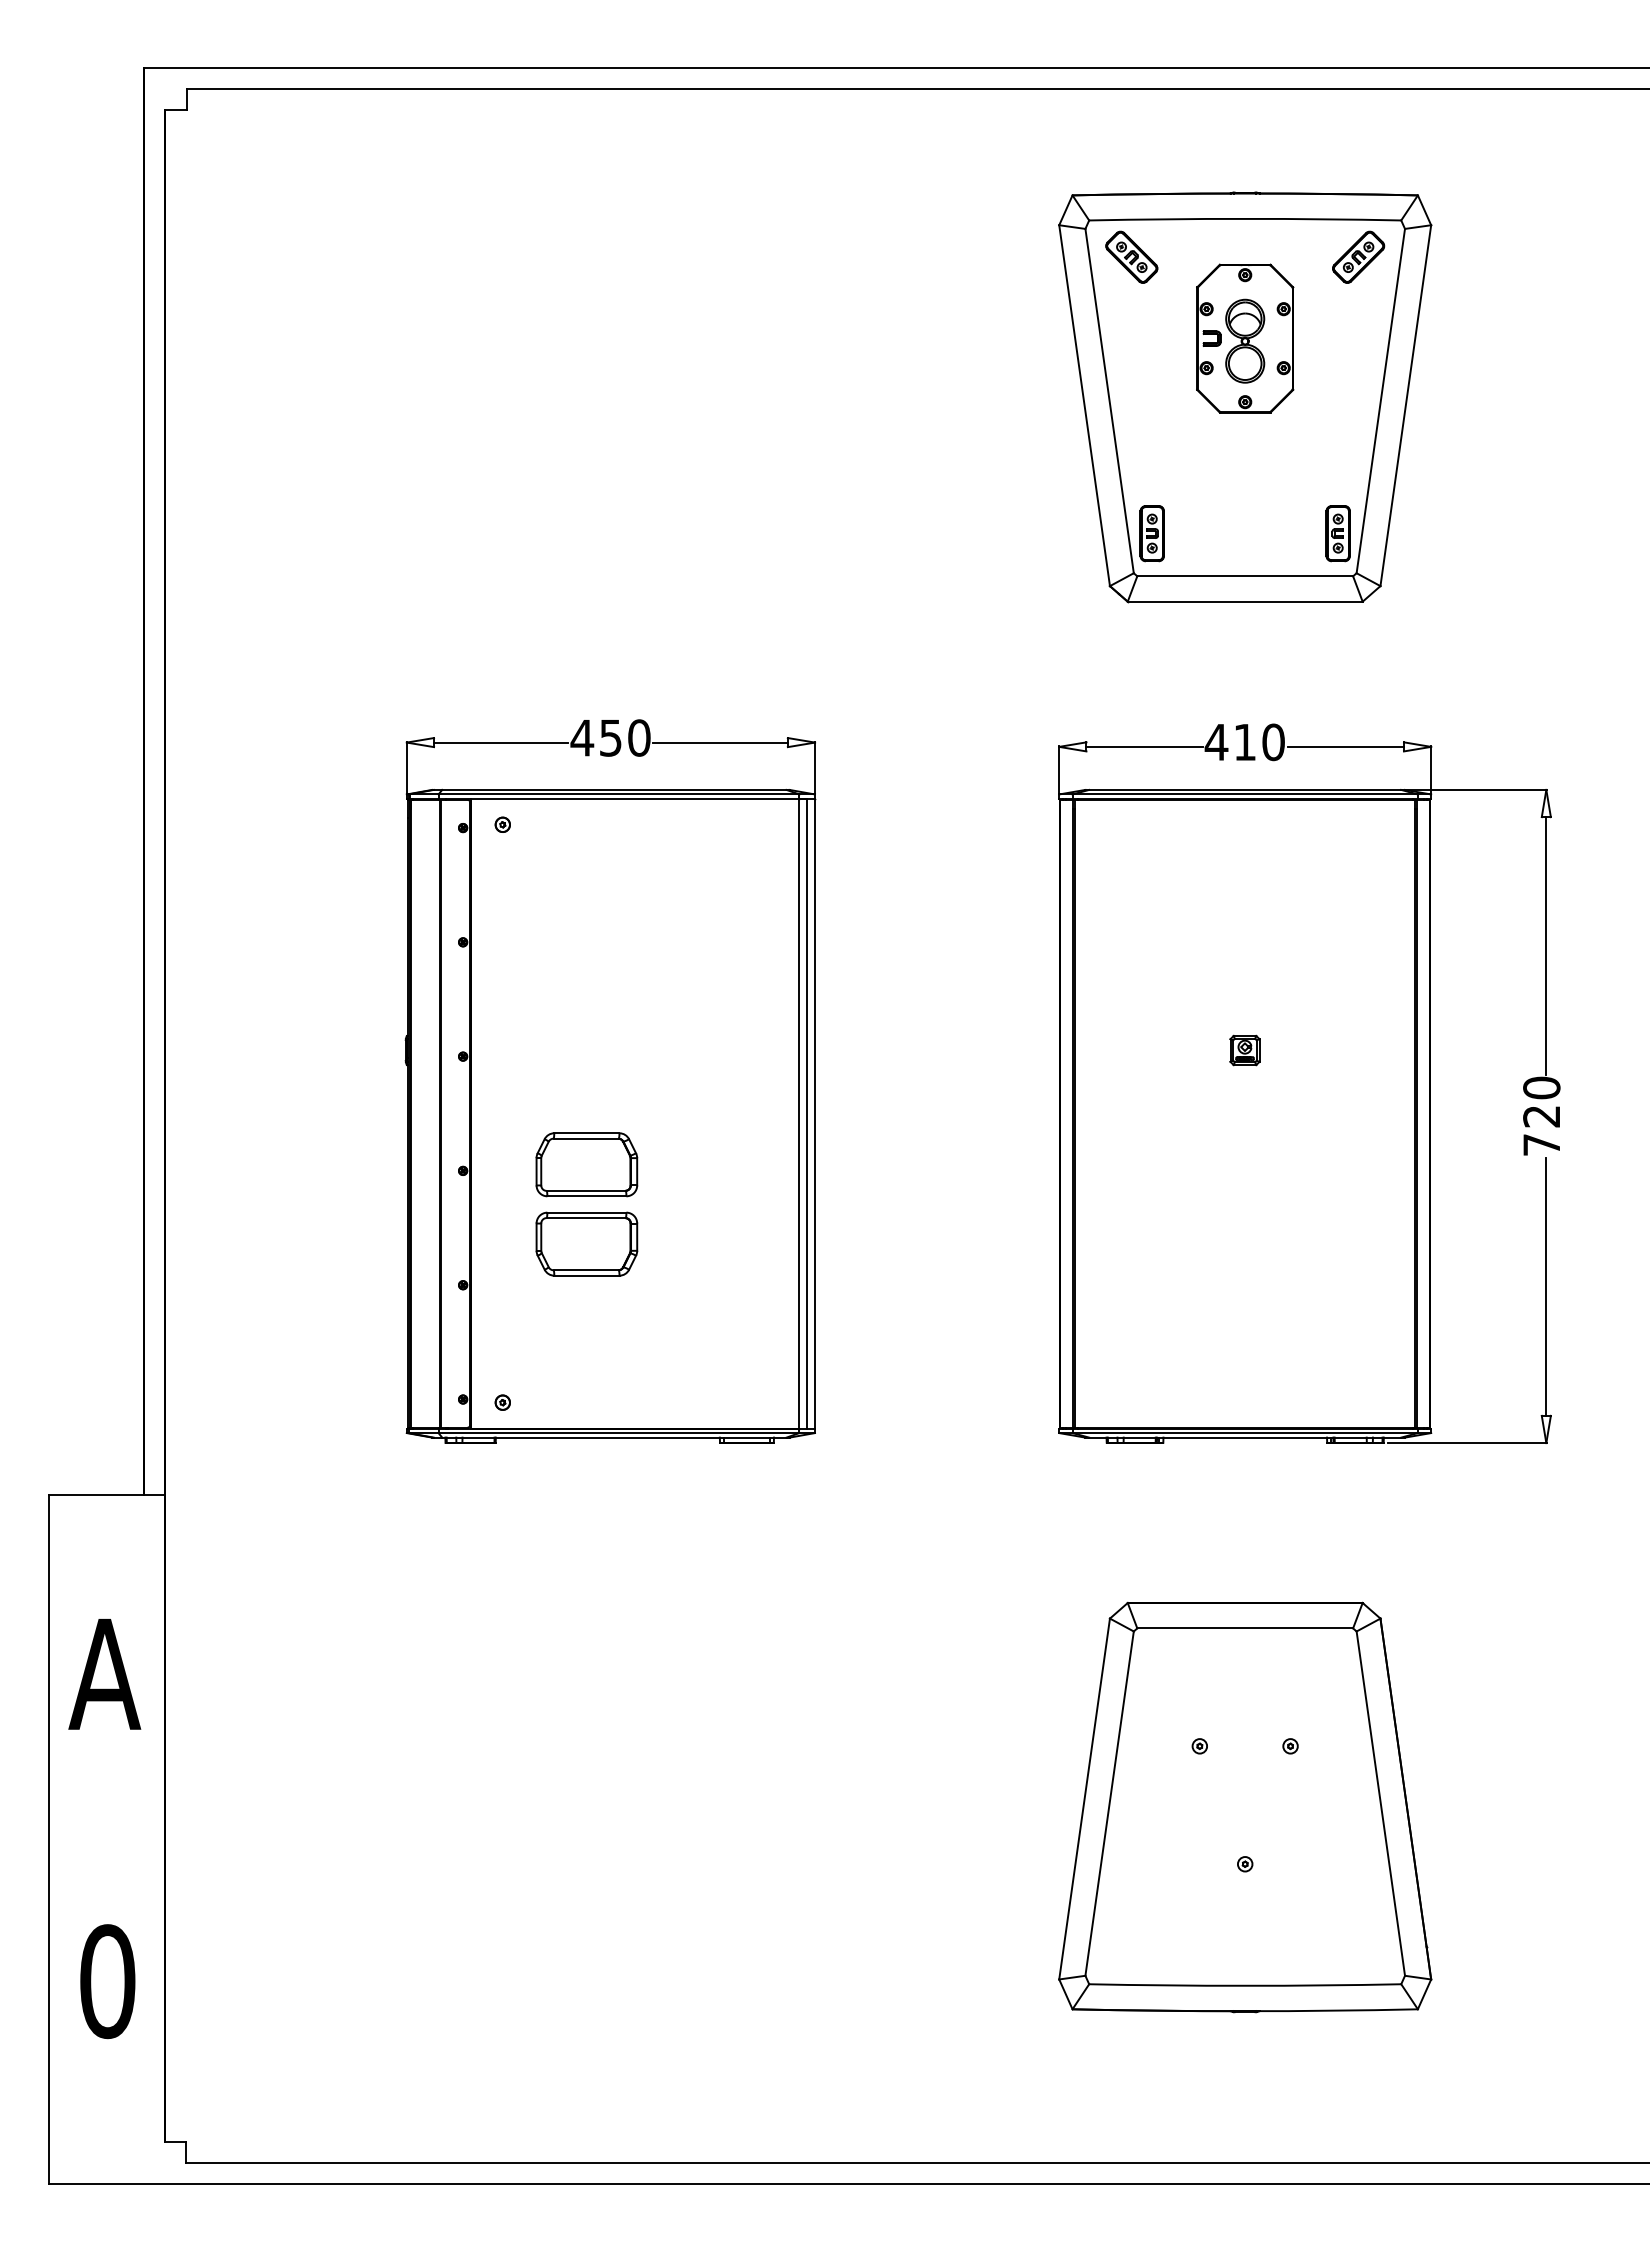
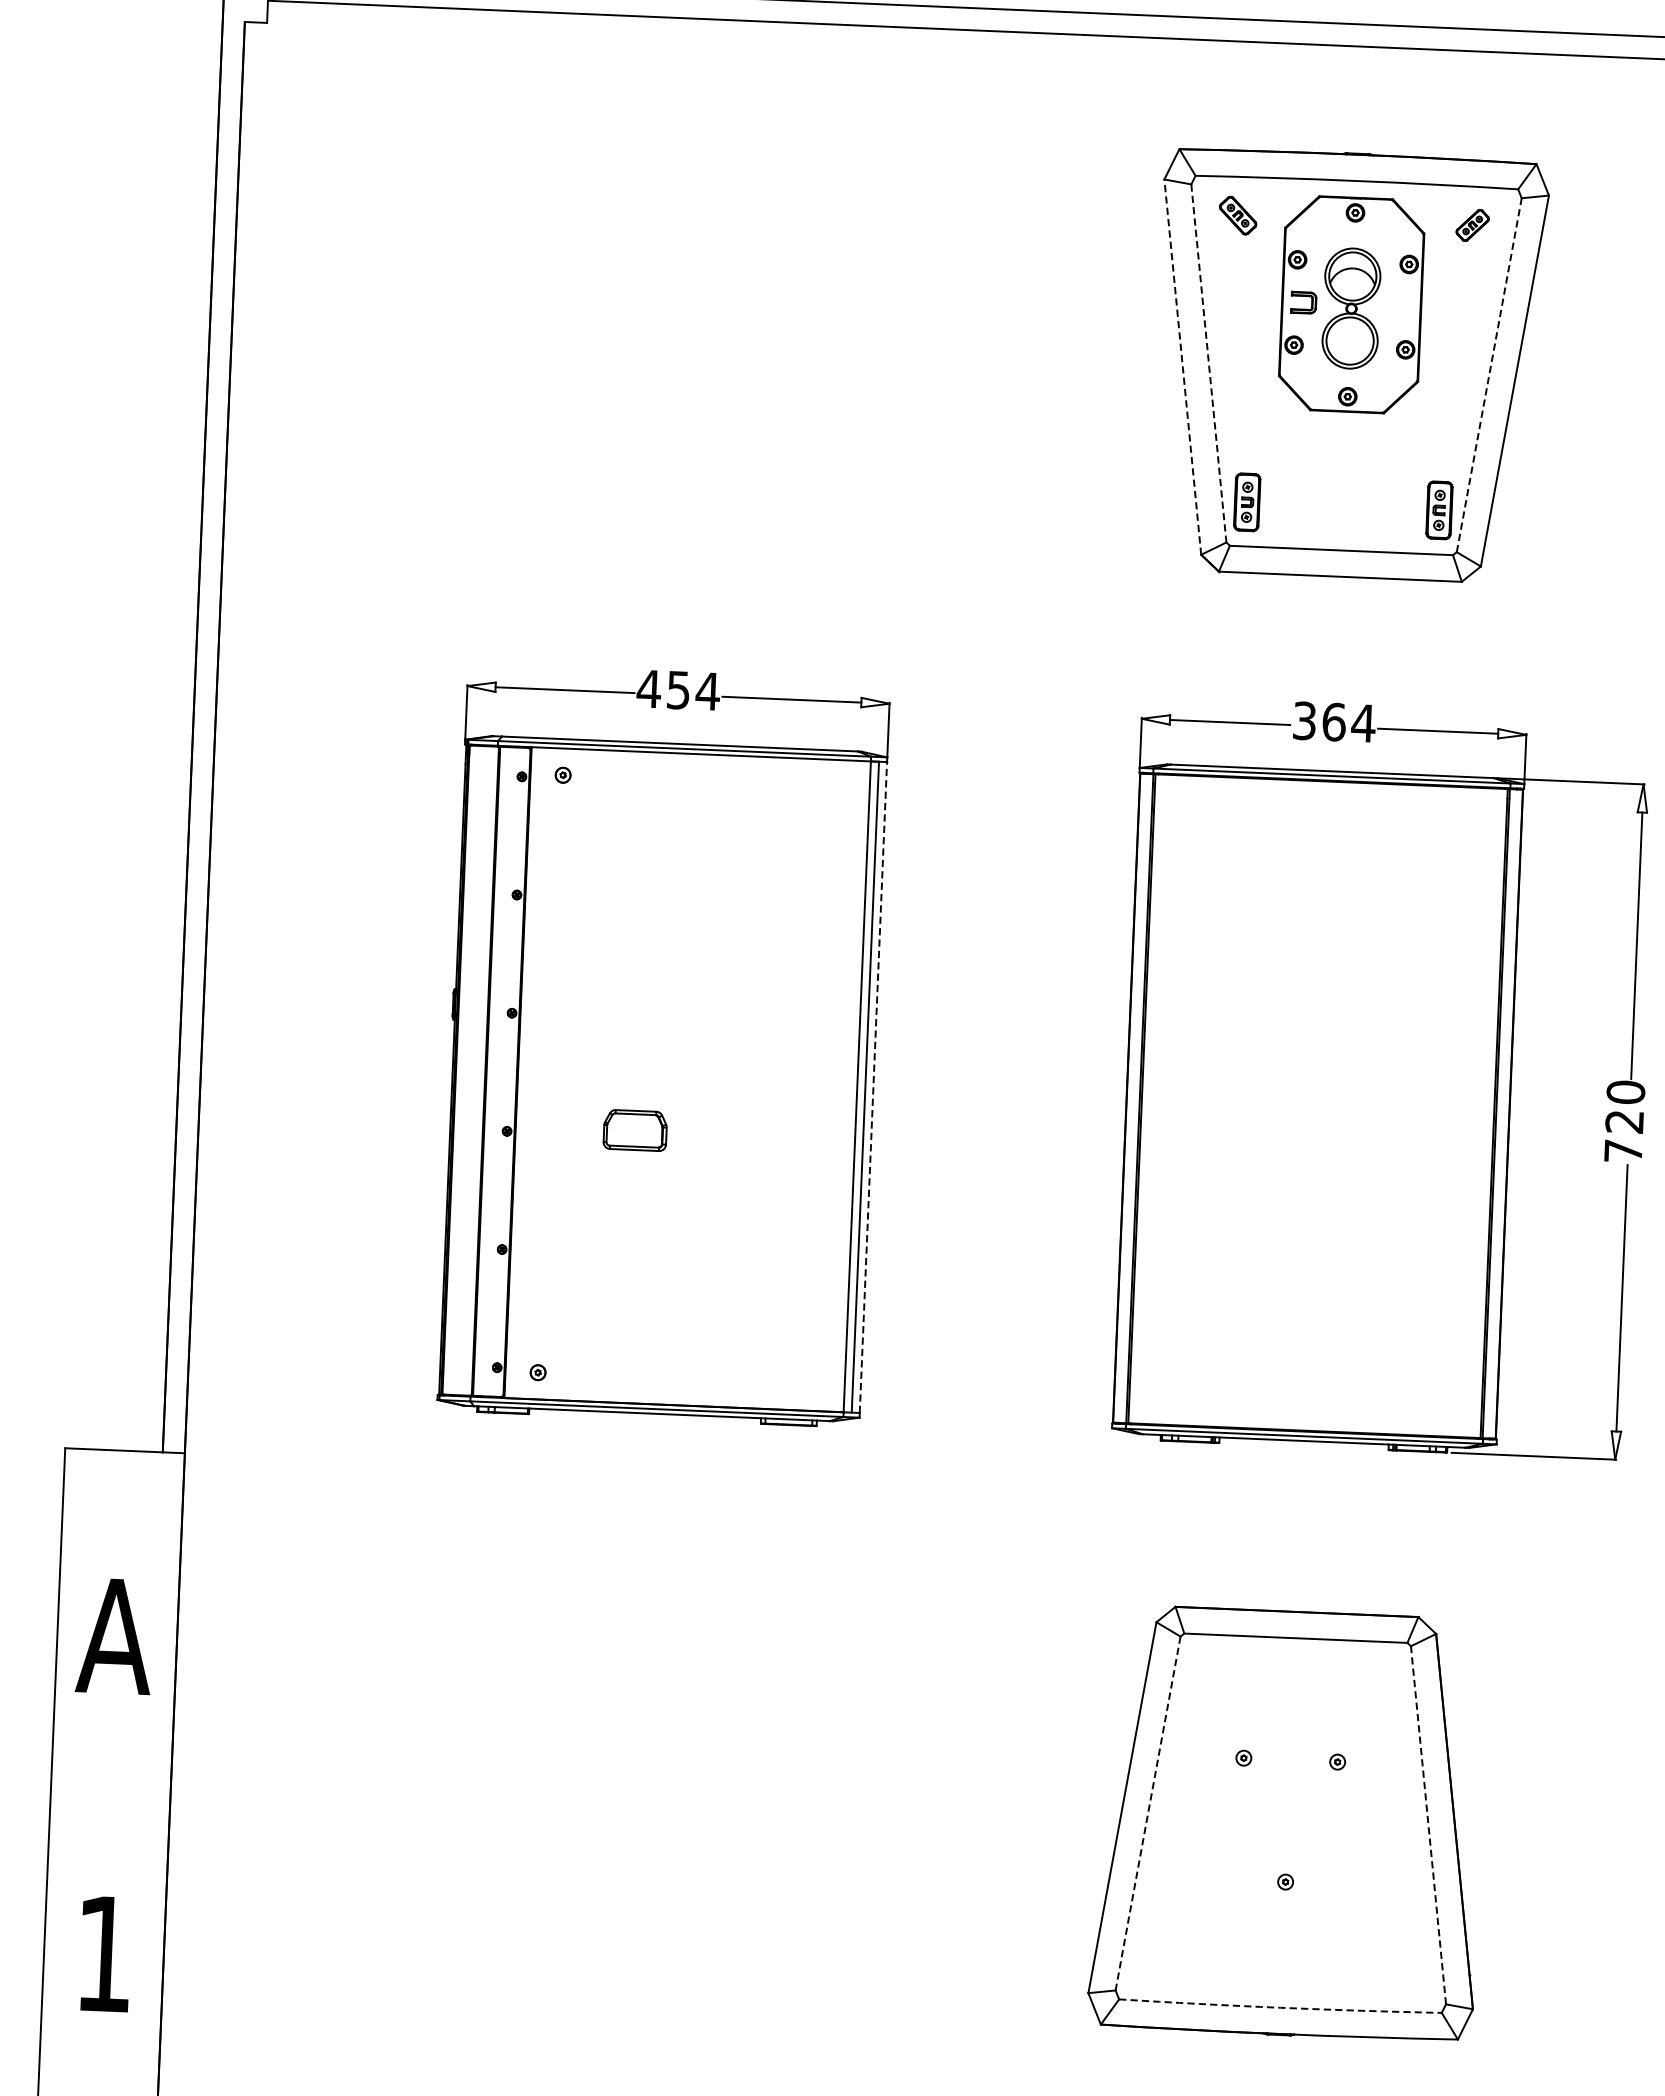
part: (1131, 256) -> (1237, 214), size x0.7
part: (1358, 256) -> (1472, 224), size x0.6
part: (1245, 338) -> (1352, 304), size x1.4
line: (1109, 401) -> (1208, 363), solid -> dashed
line: (1380, 401) -> (1488, 375), solid -> dashed
line: (1084, 405) -> (1182, 366), solid -> dashed
text: (639, 737) -> (708, 690), 450 -> 454
text: (1244, 742) -> (1333, 722), 410 -> 364
part: (1244, 1050) -> (1320, 1040), removed
line: (815, 1113) -> (873, 1087), solid -> dashed
part: (586, 1164) -> (634, 1130), size x0.6
part: (586, 1243) -> (631, 1211), removed
line: (1109, 1803) -> (1147, 1813), solid -> dashed
line: (1380, 1803) -> (1428, 1825), solid -> dashed
text: (107, 1981) -> (104, 1954), 0 -> 1
arc: (1245, 1985) -> (1280, 2007), solid -> dashed

